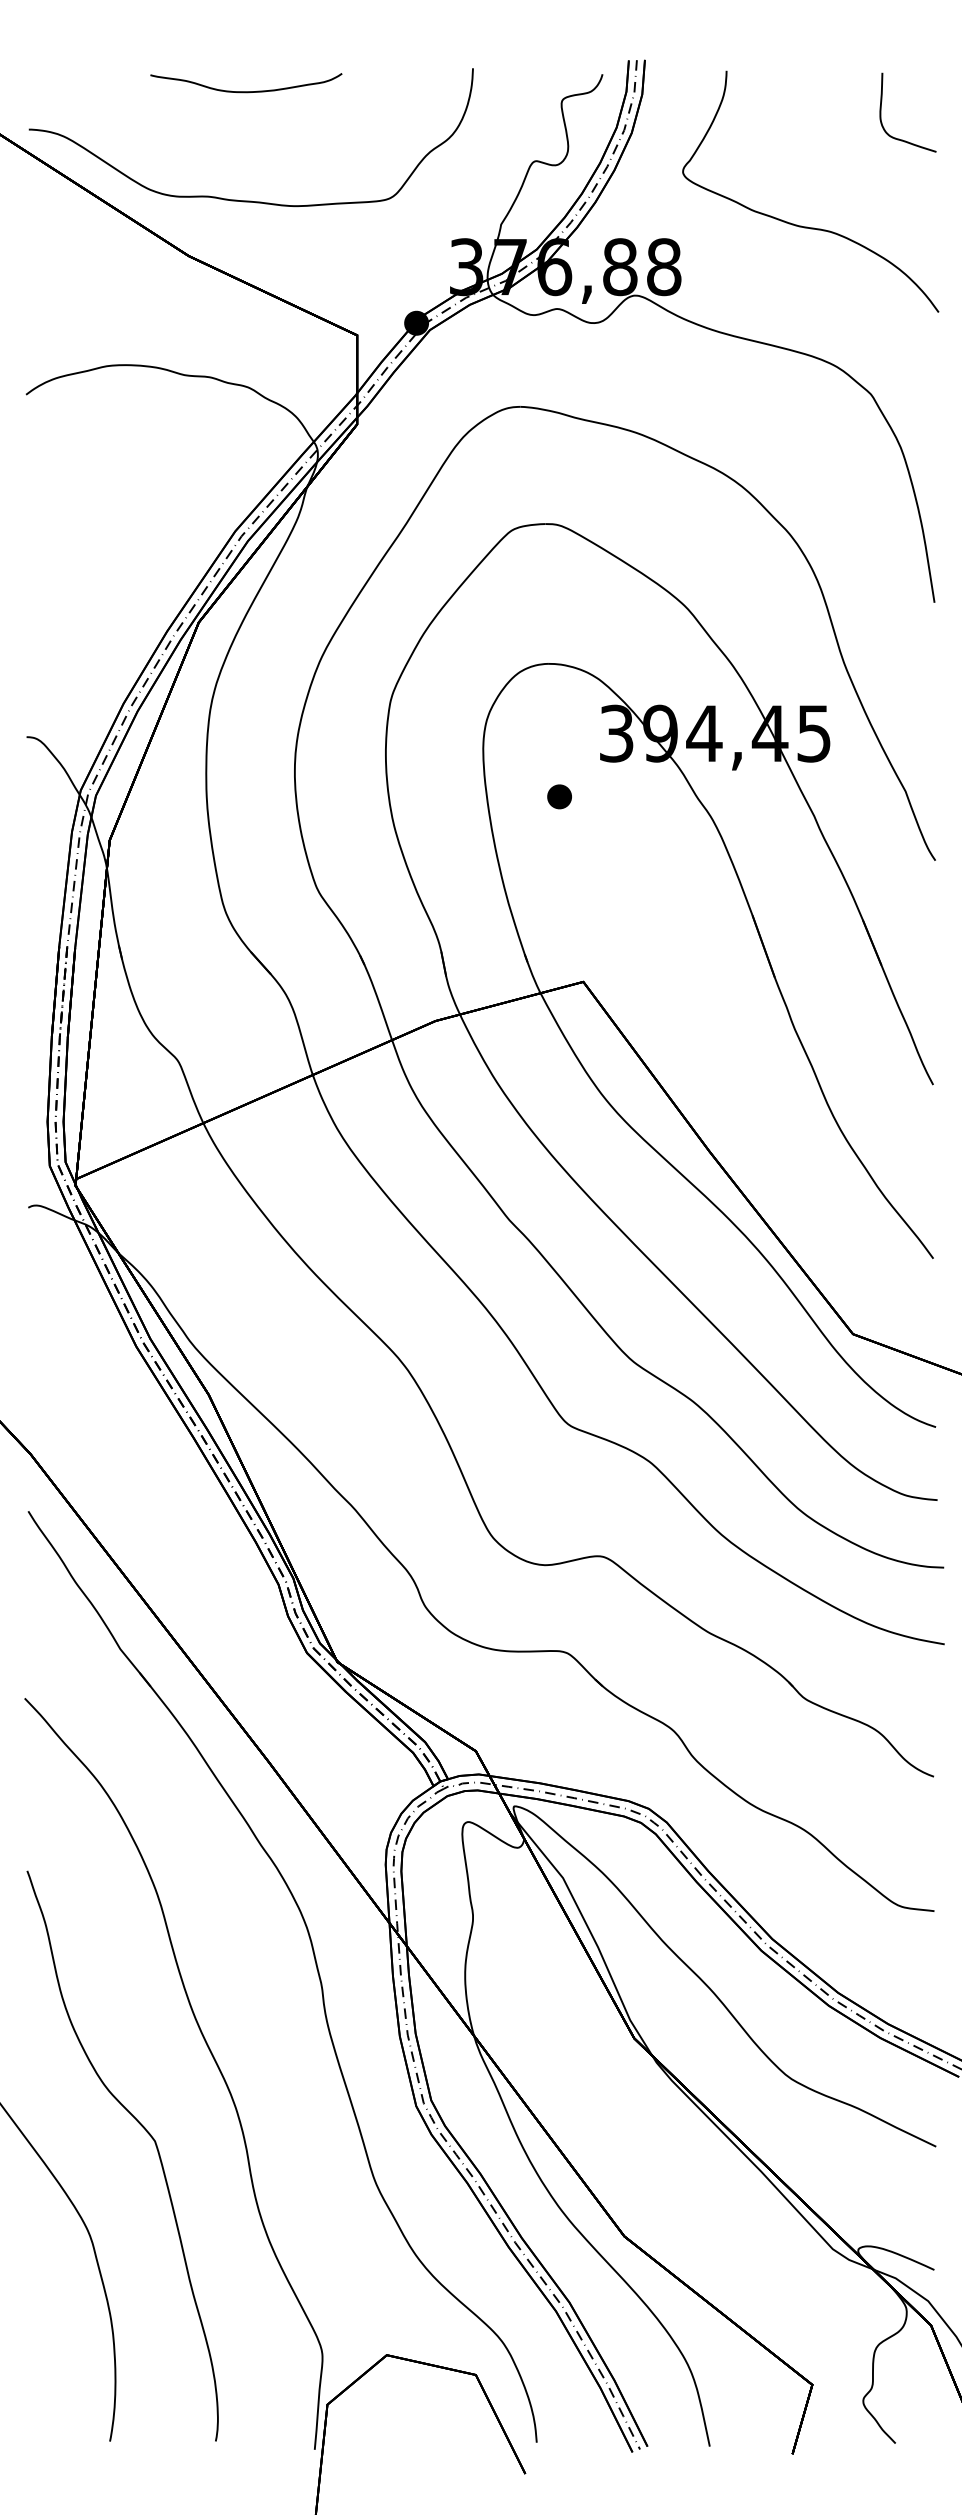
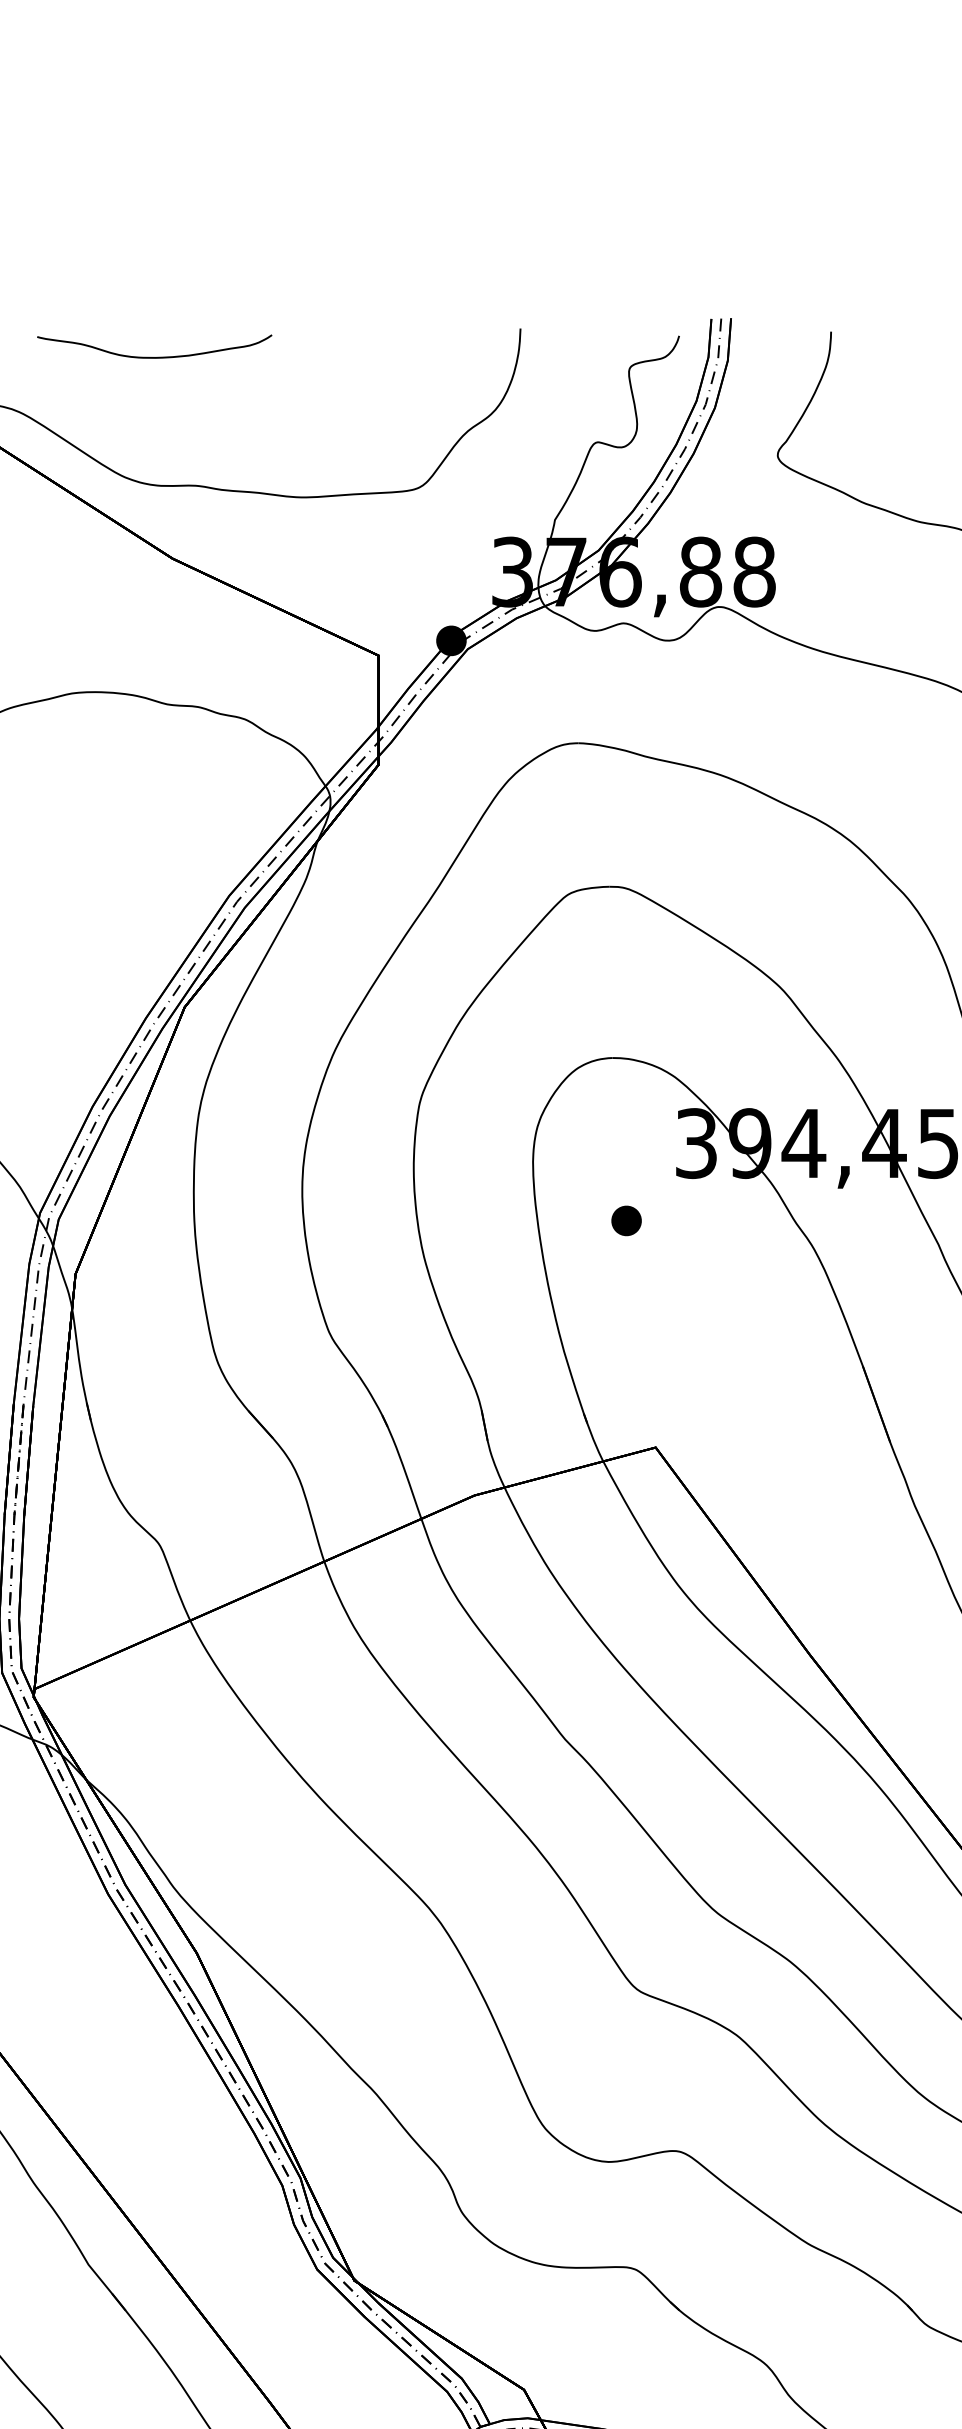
curve: (246, 91) -> (154, 356), moved

